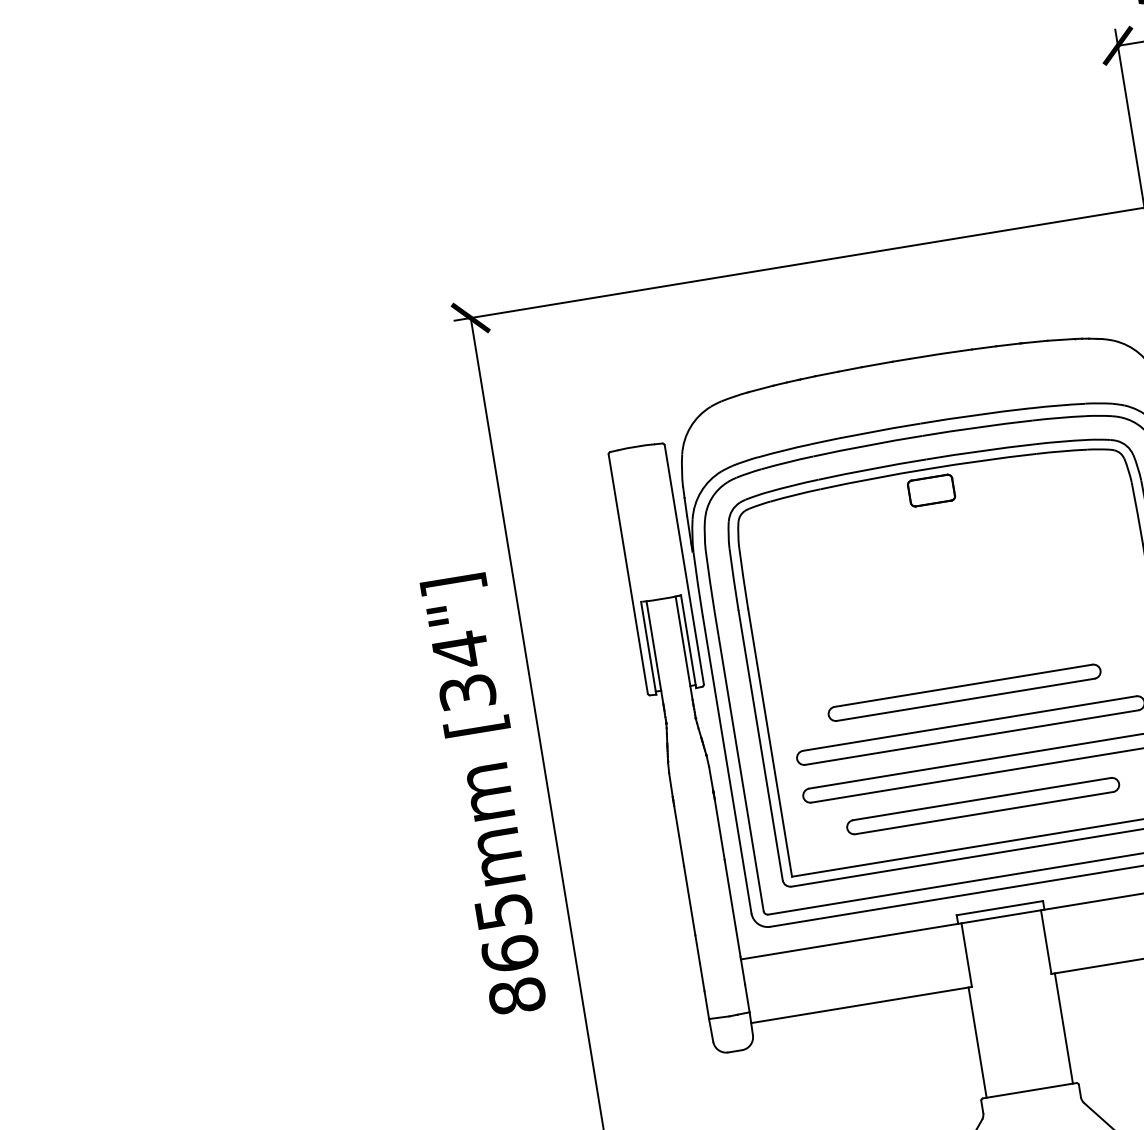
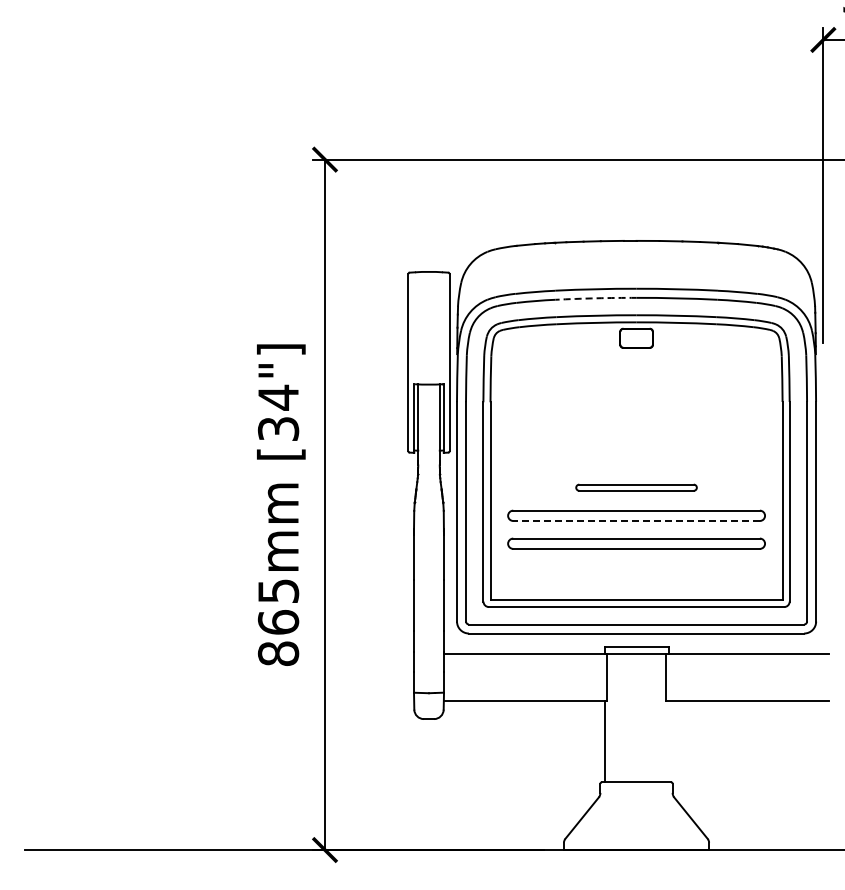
arc: (868, 445) -> (596, 298), solid -> dashed
part: (964, 692) -> (636, 487), size x0.6
line: (971, 738) -> (636, 521), solid -> dashed
part: (983, 805) -> (636, 571), removed
line: (1063, 1028) -> (668, 741), removed

